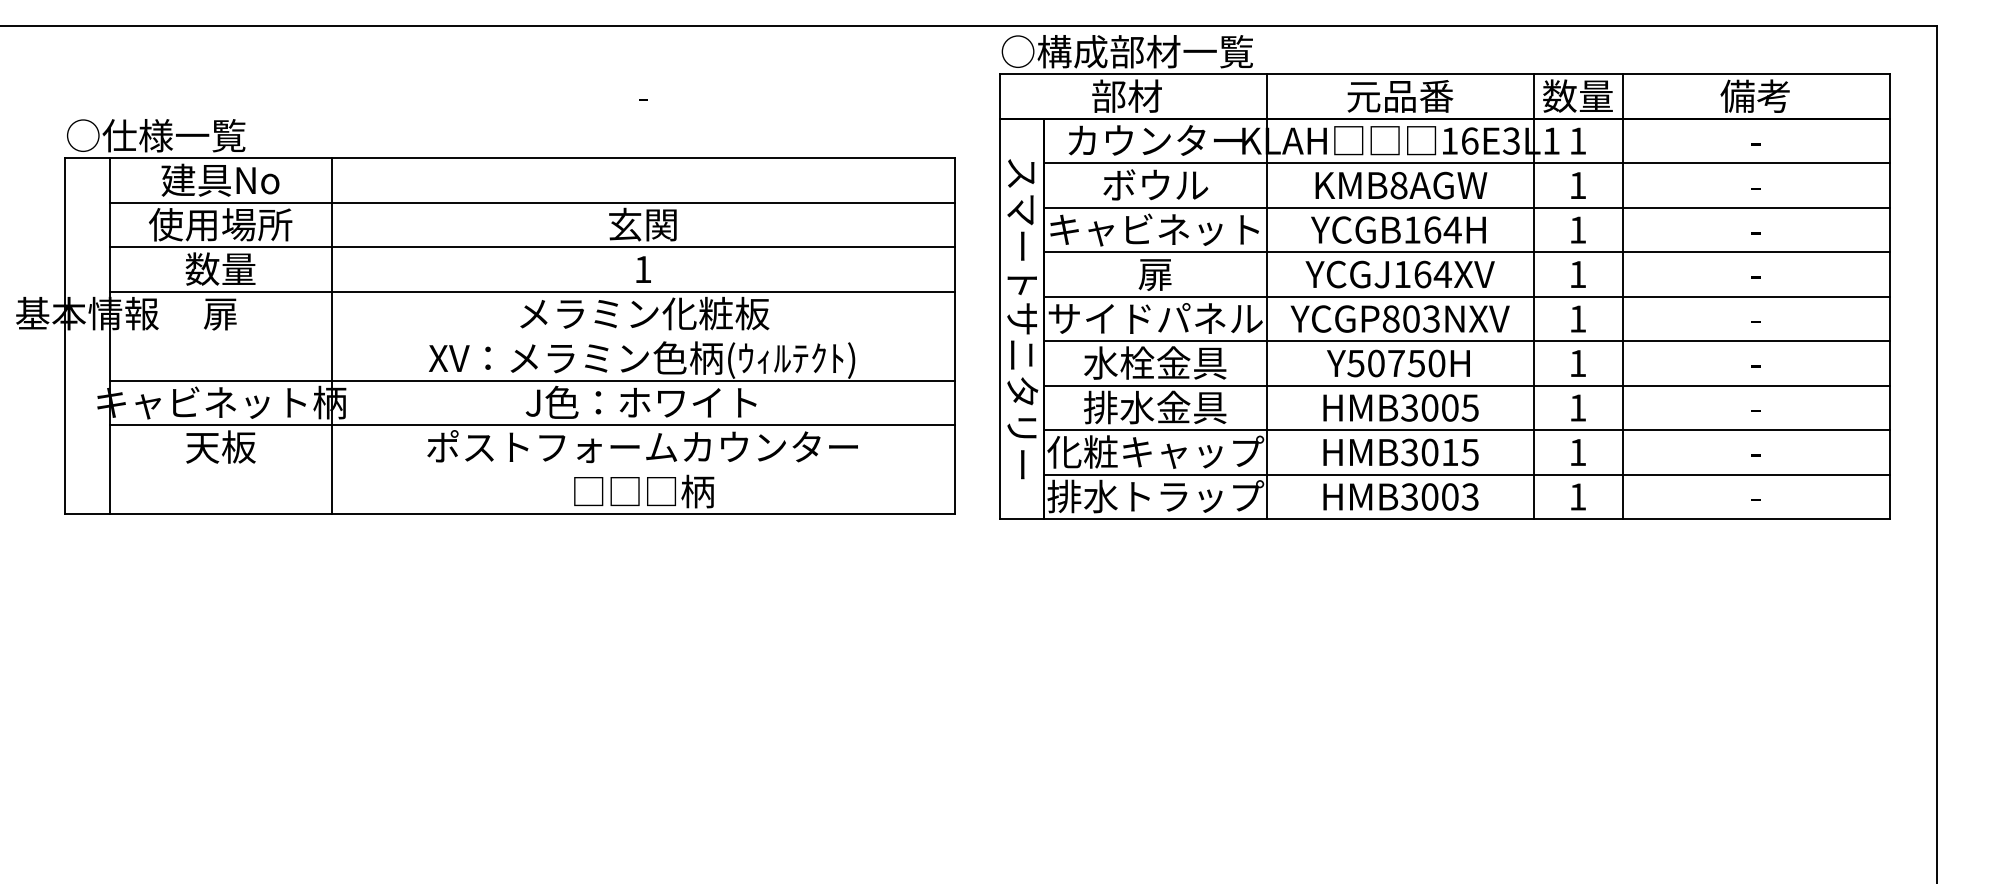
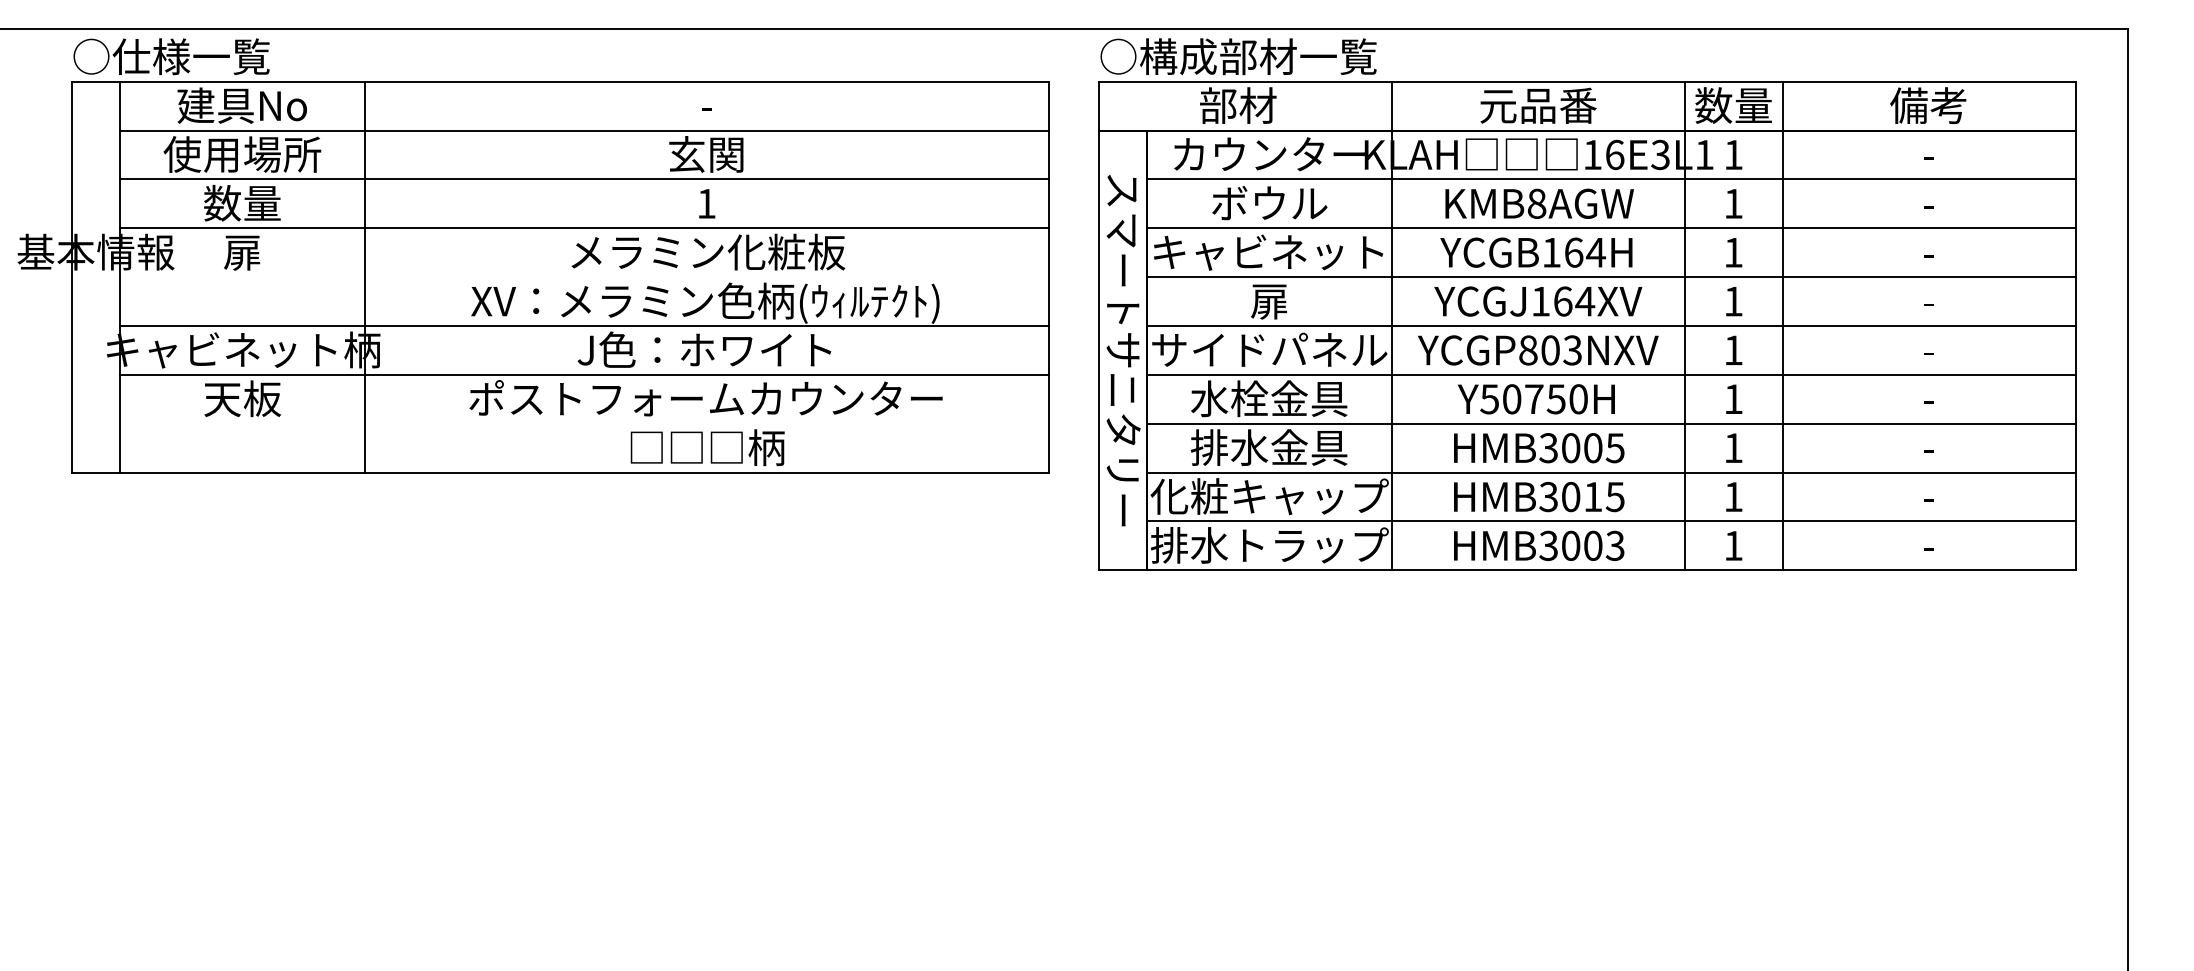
part: (485, 316) -> (533, 255), moved

